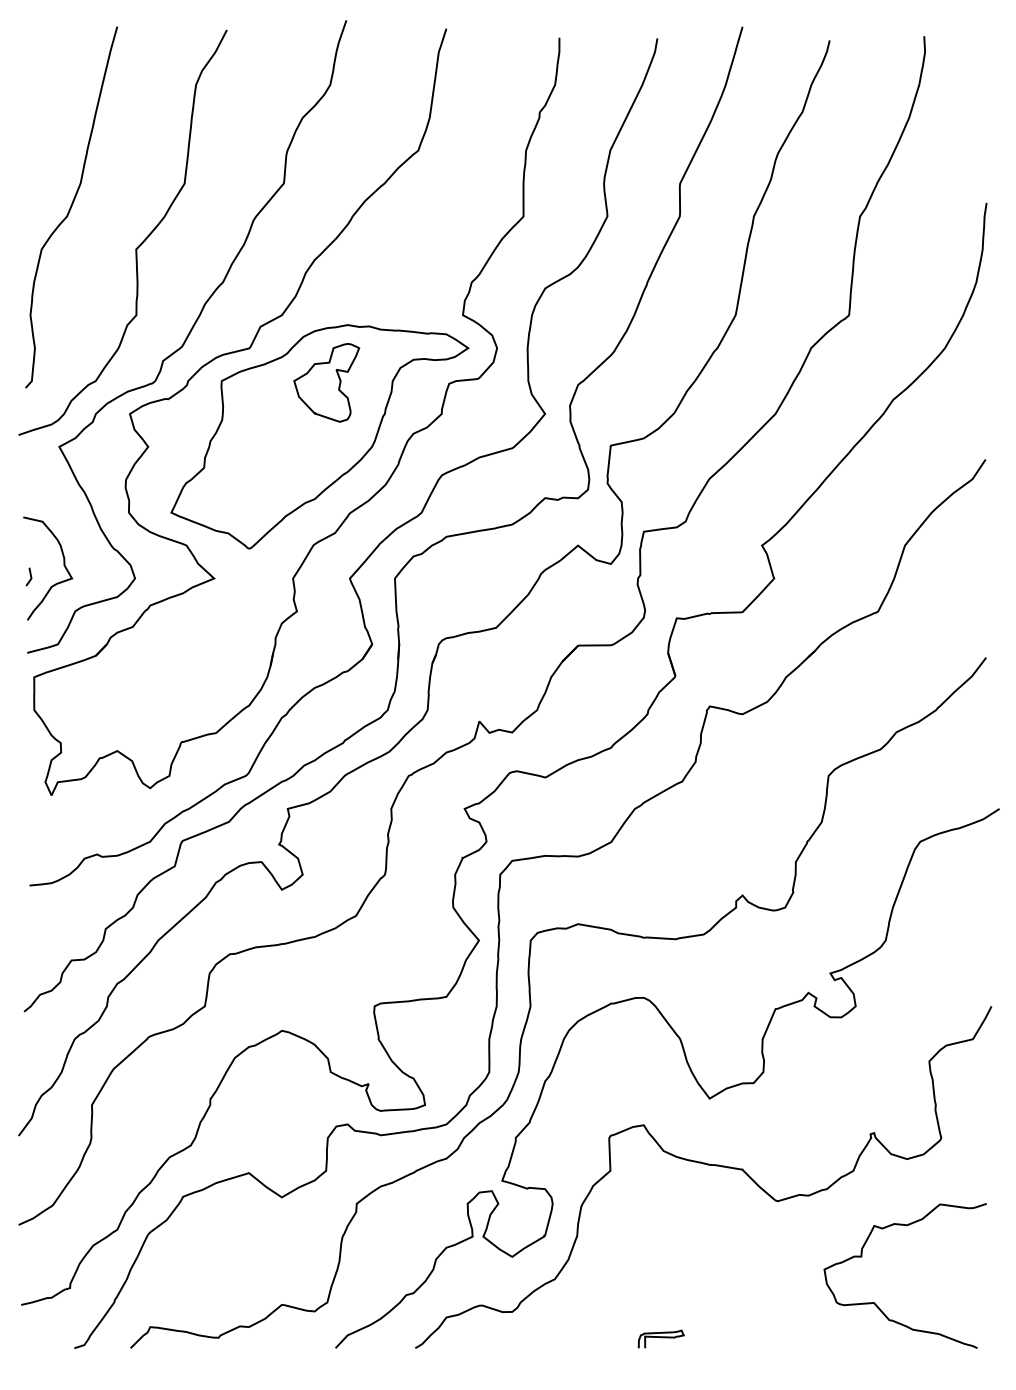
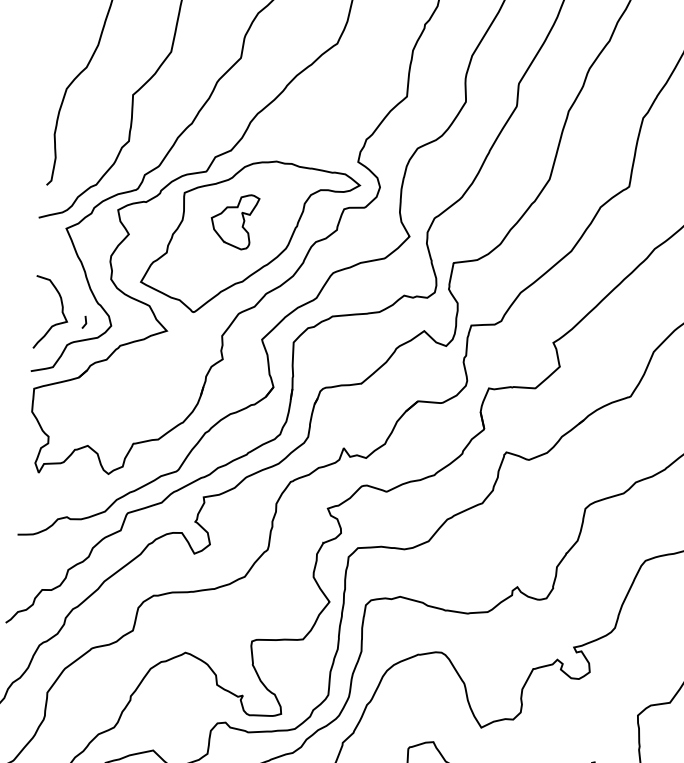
part: (326, 382) -> (234, 221), moved
line: (30, 576) -> (85, 322), moved

